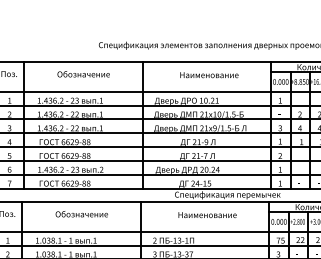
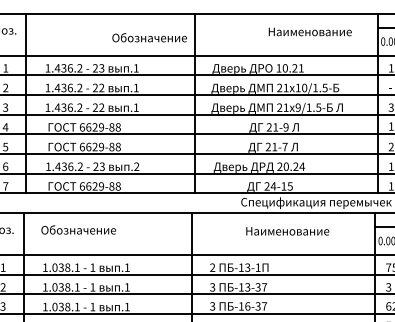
text: (83, 74) -> (149, 38), moved
text: (209, 75) -> (310, 32), moved
text: (81, 214) -> (78, 230), moved

